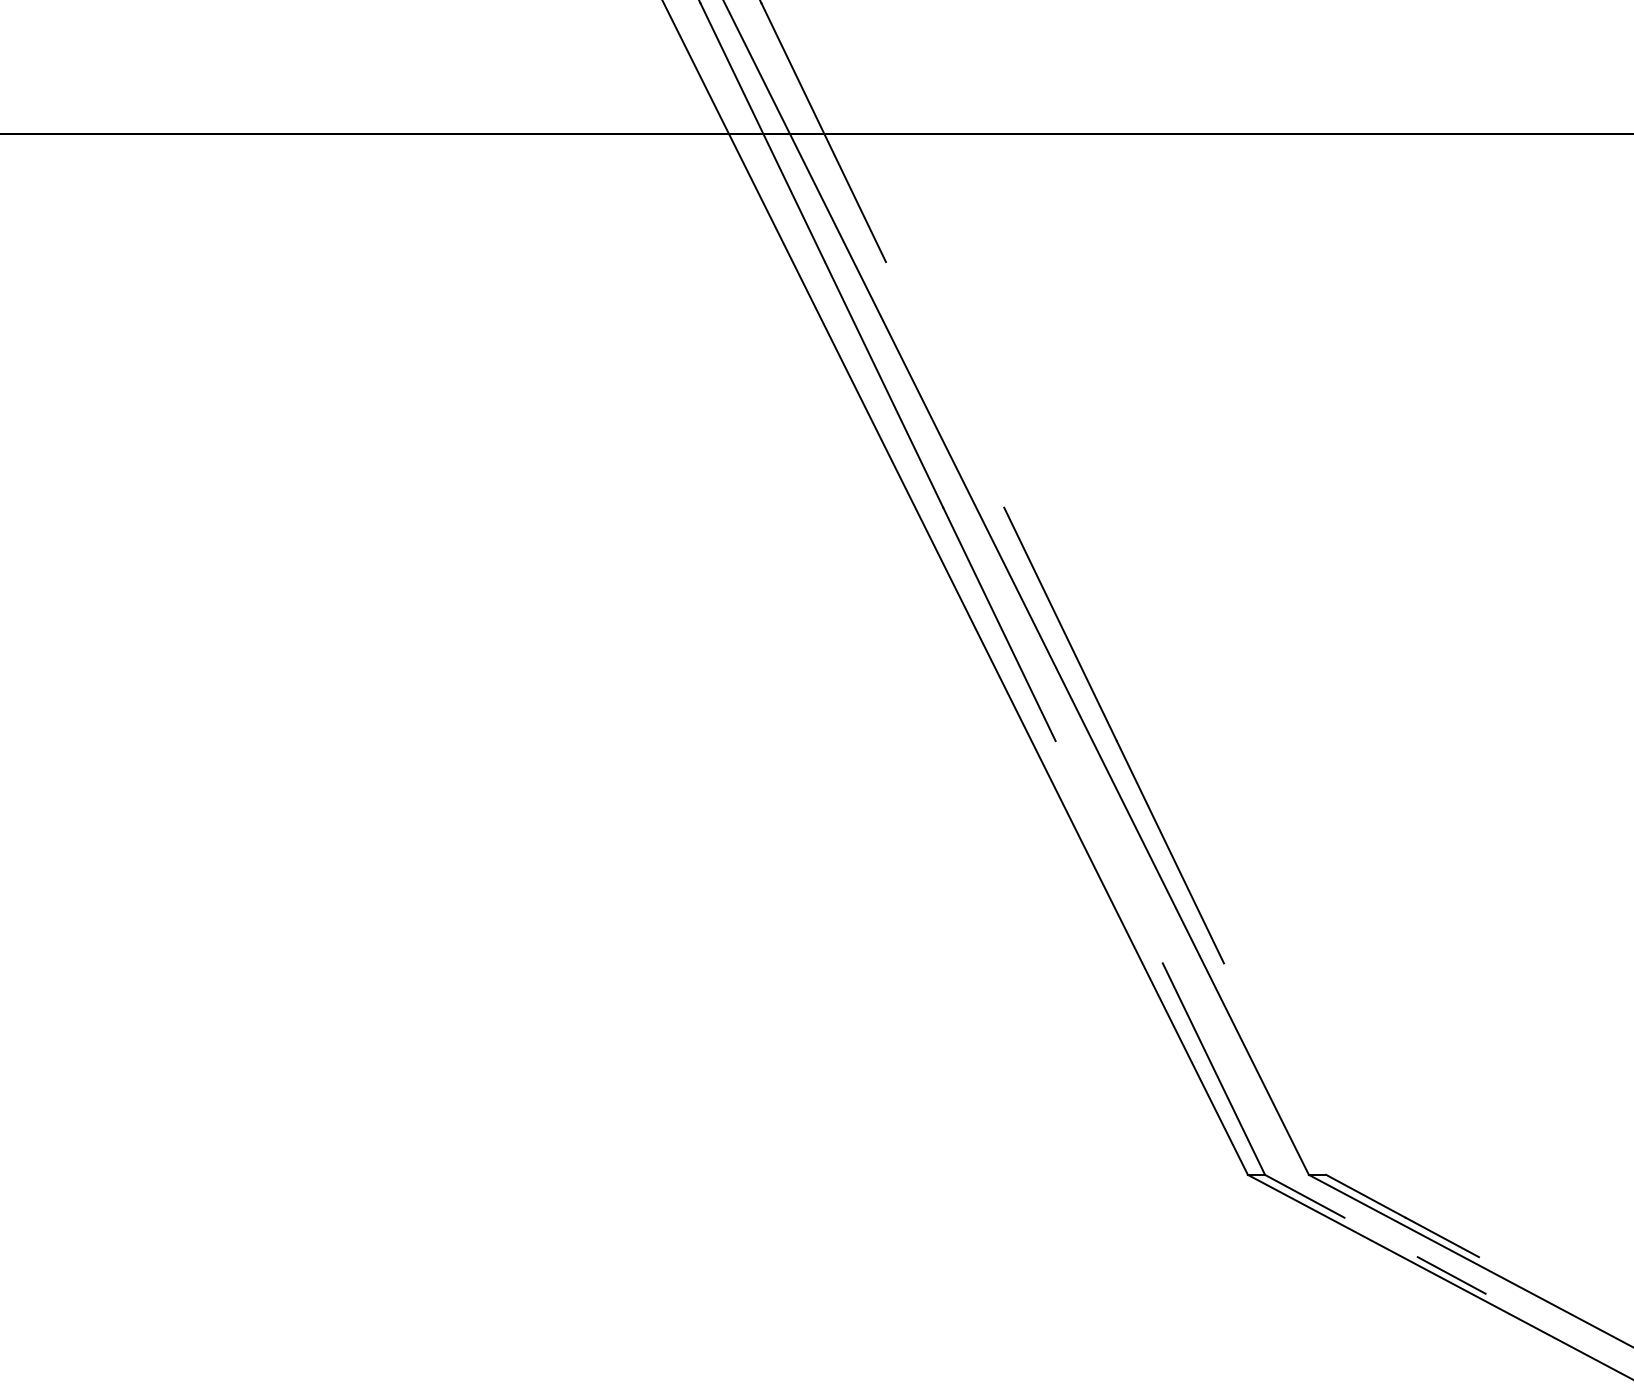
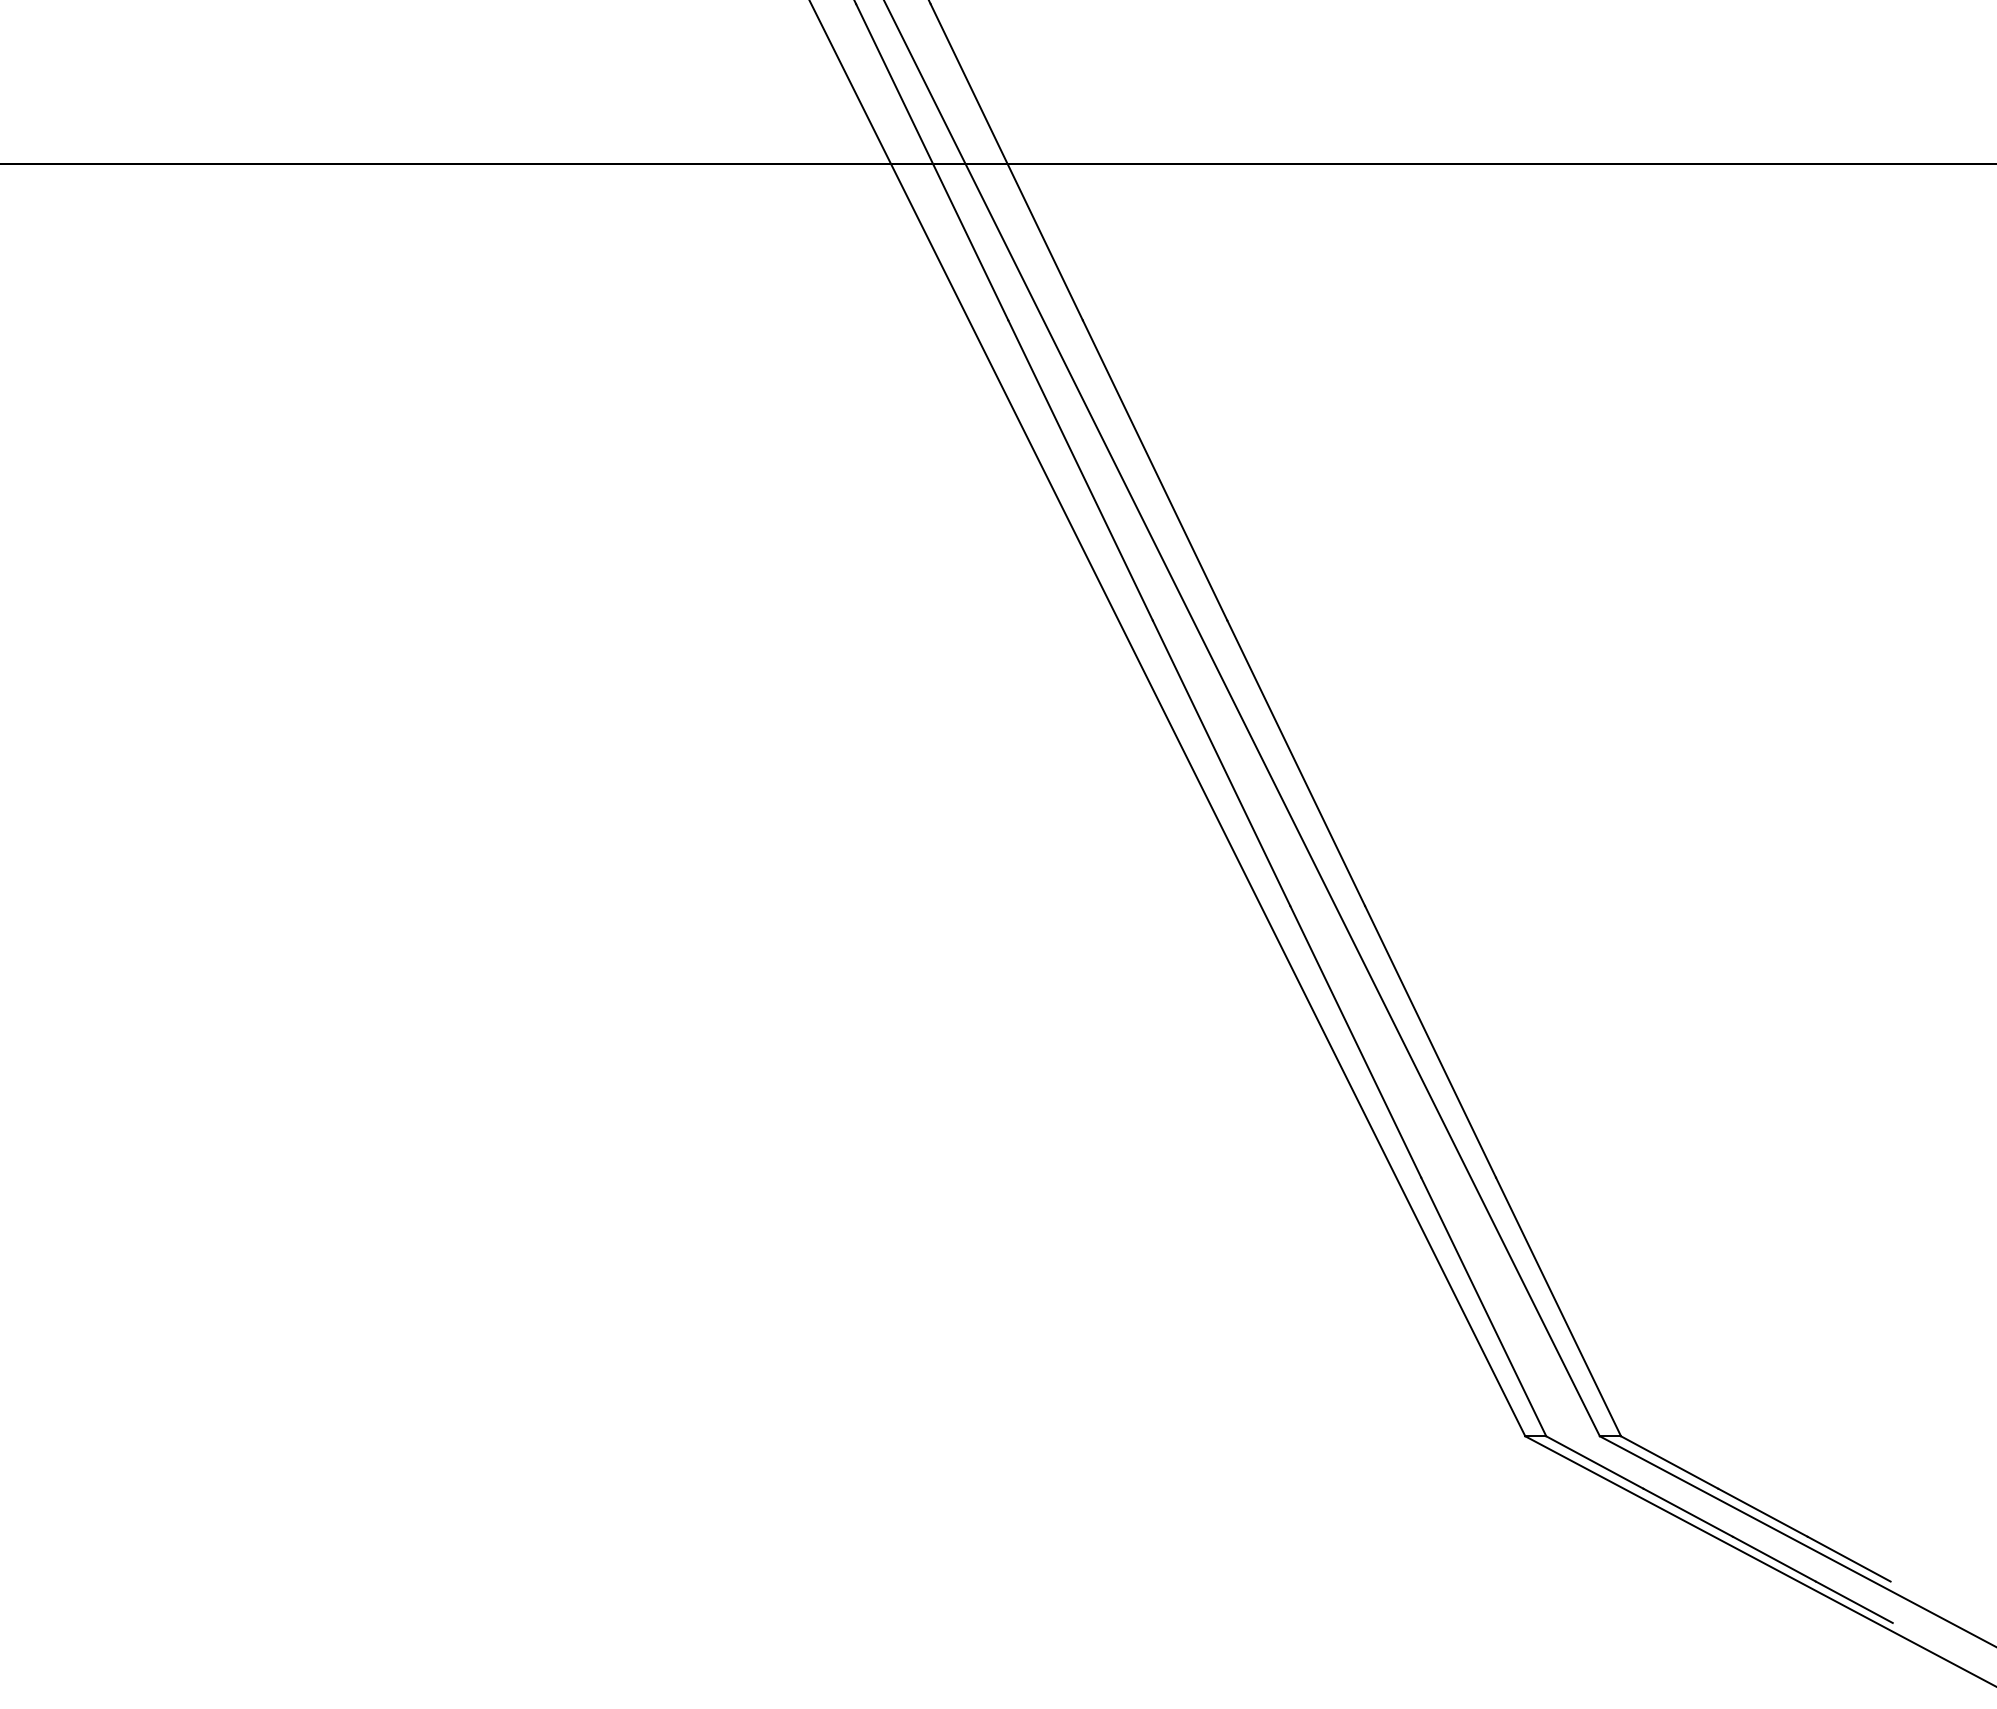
line: (944, 384) -> (1154, 470), added
line: (1109, 851) -> (1355, 1041), added
line: (1275, 1068) -> (1558, 1306), added
line: (1380, 1237) -> (1687, 1512), added
line: (1512, 1274) -> (1848, 1558), added
line: (1516, 1310) -> (1853, 1602), added

